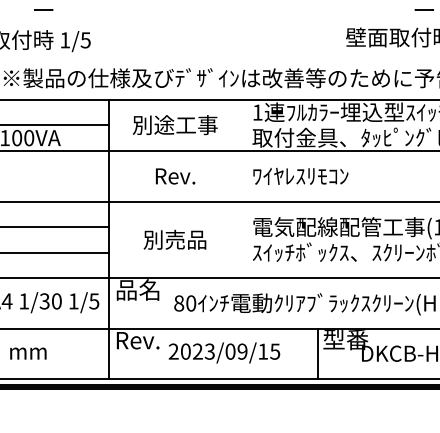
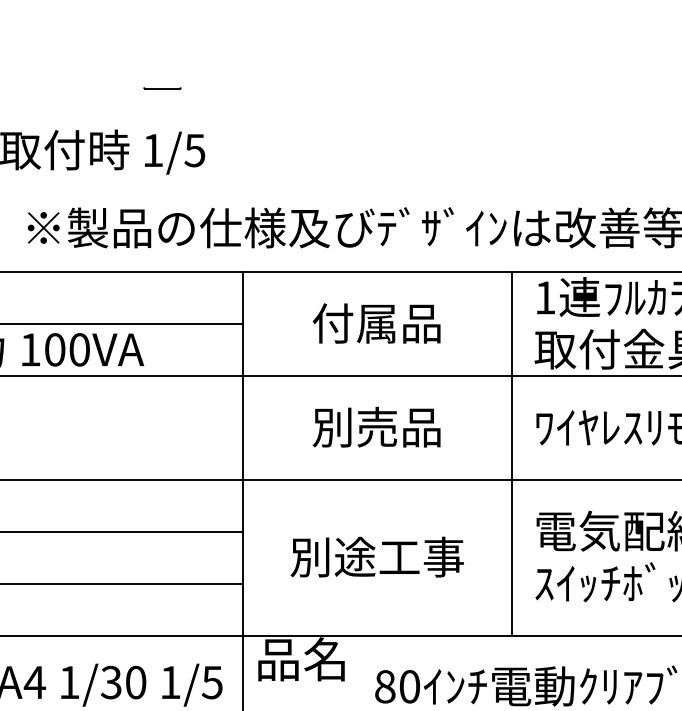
line: (43, 9) -> (161, 87), moved
text: (175, 125) -> (377, 324), 別途工事 -> 付属品
text: (174, 176) -> (375, 428), Rev. -> 別売品
line: (241, 188) -> (512, 452), added
text: (174, 239) -> (375, 556), 別売品 -> 別途工事

